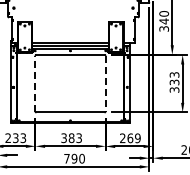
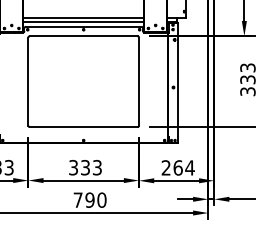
line: (35, 83) -> (28, 81), dashed -> solid
line: (105, 83) -> (138, 81), dashed -> solid
text: (71, 138) -> (85, 168), 383 -> 333
text: (137, 138) -> (189, 168), 269 -> 264

